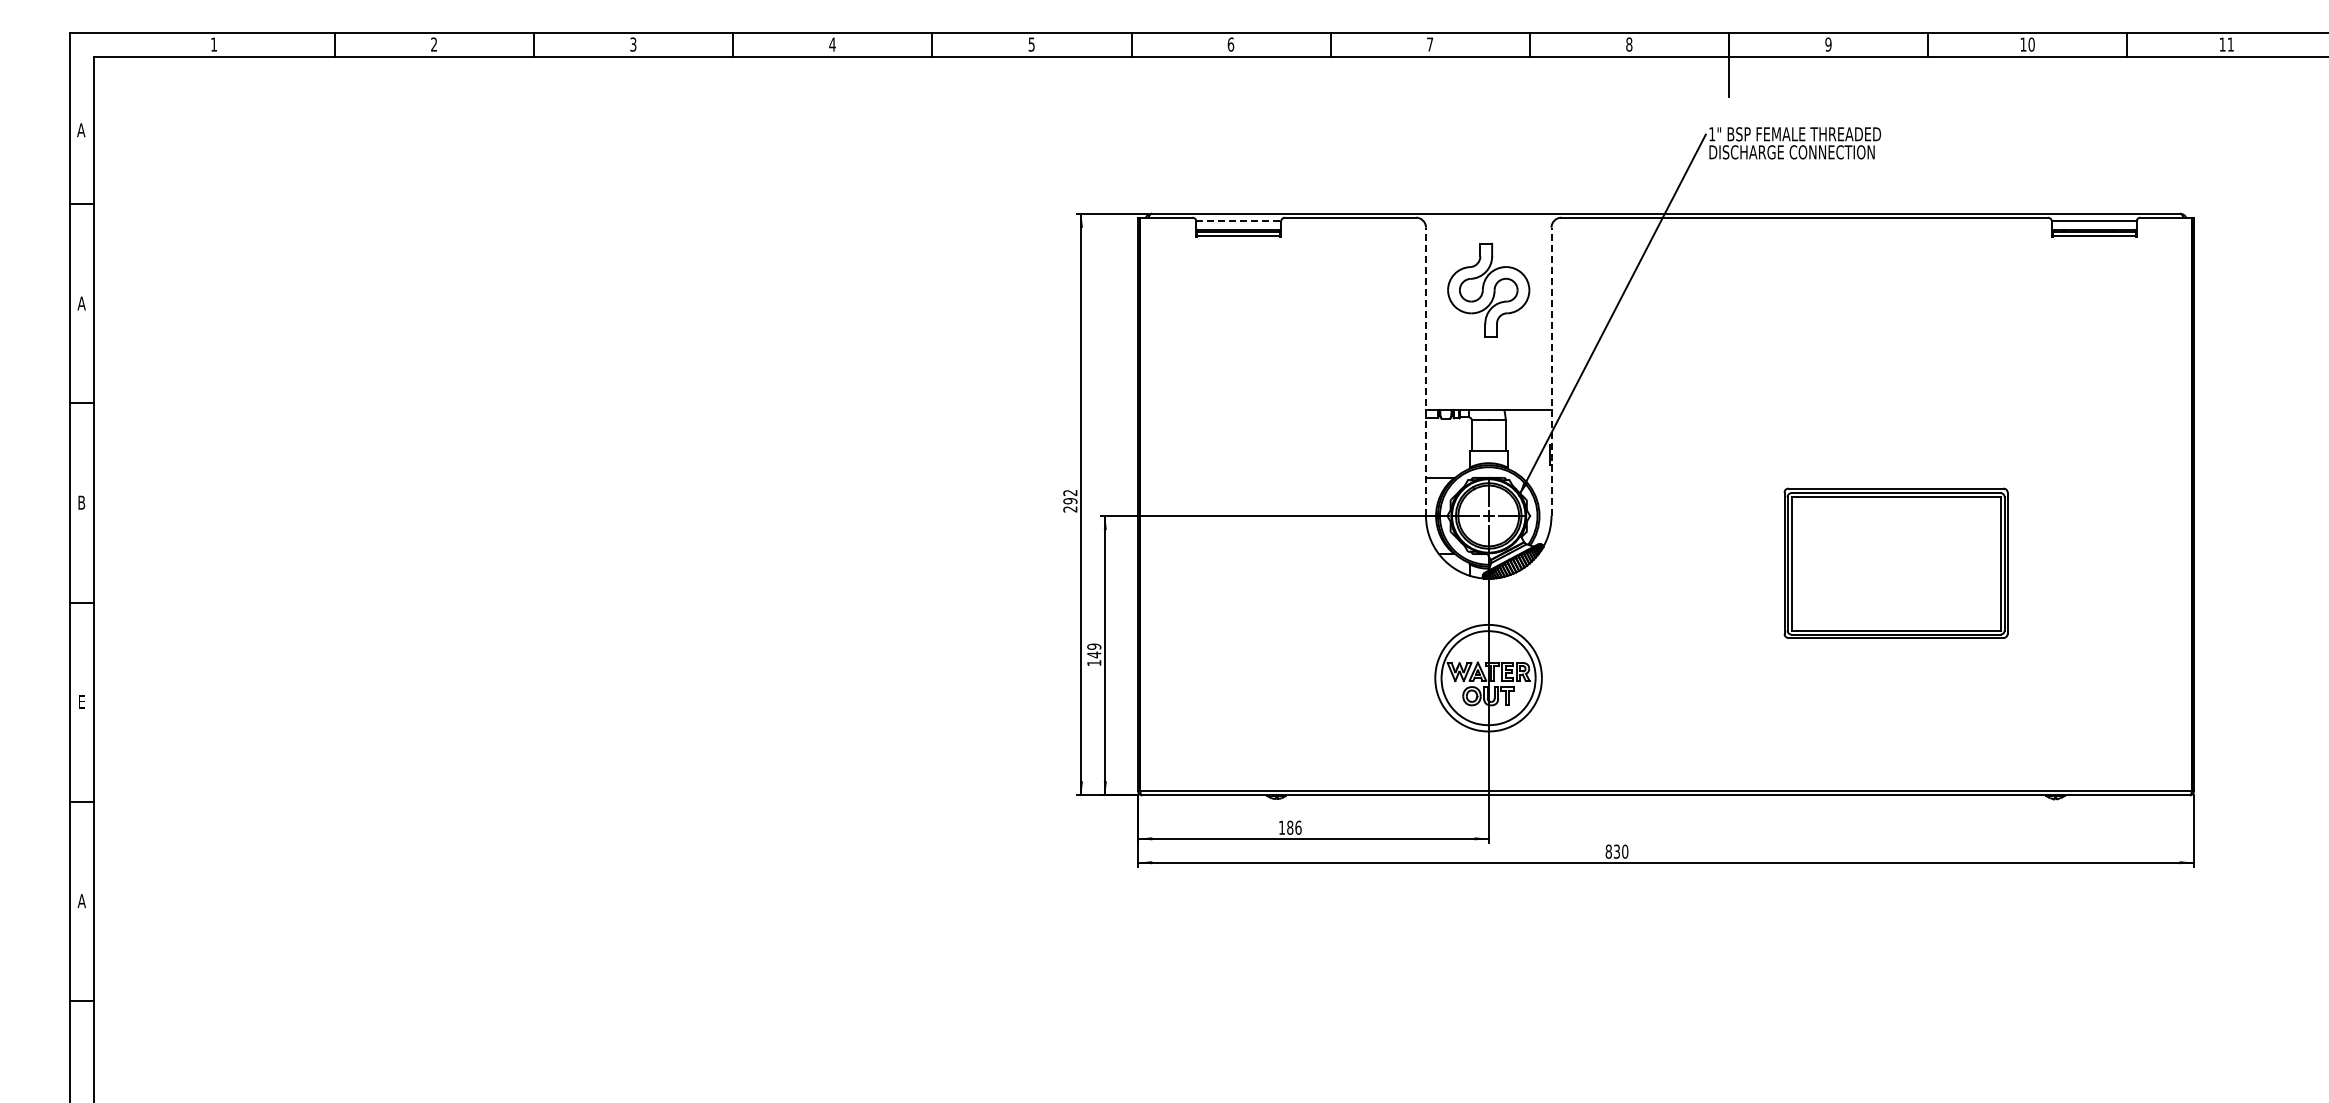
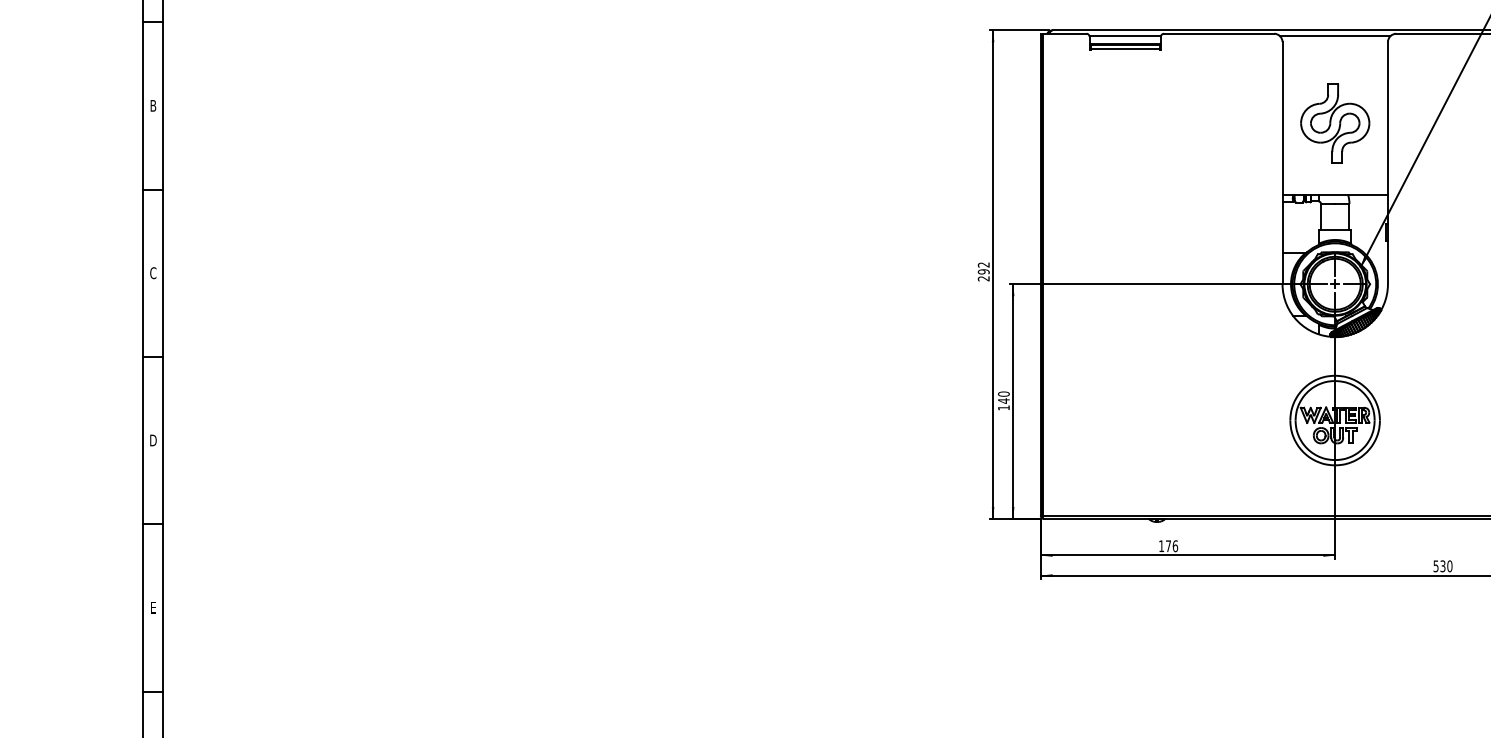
line: (1239, 220) -> (1125, 36), dashed -> solid
line: (1488, 220) -> (1335, 36), added
part: (1488, 289) -> (1335, 122), moved
text: (81, 303) -> (153, 105), A -> B
line: (1426, 371) -> (1282, 162), dashed -> solid
line: (1551, 371) -> (1387, 162), dashed -> solid
text: (81, 502) -> (153, 272), B -> C
text: (1094, 646) -> (1004, 393), 149 -> 140
text: (81, 701) -> (153, 440), E -> D
text: (1290, 827) -> (1168, 545), 186 -> 176
text: (1608, 851) -> (1435, 566), 830 -> 530
text: (81, 900) -> (153, 607), A -> E

